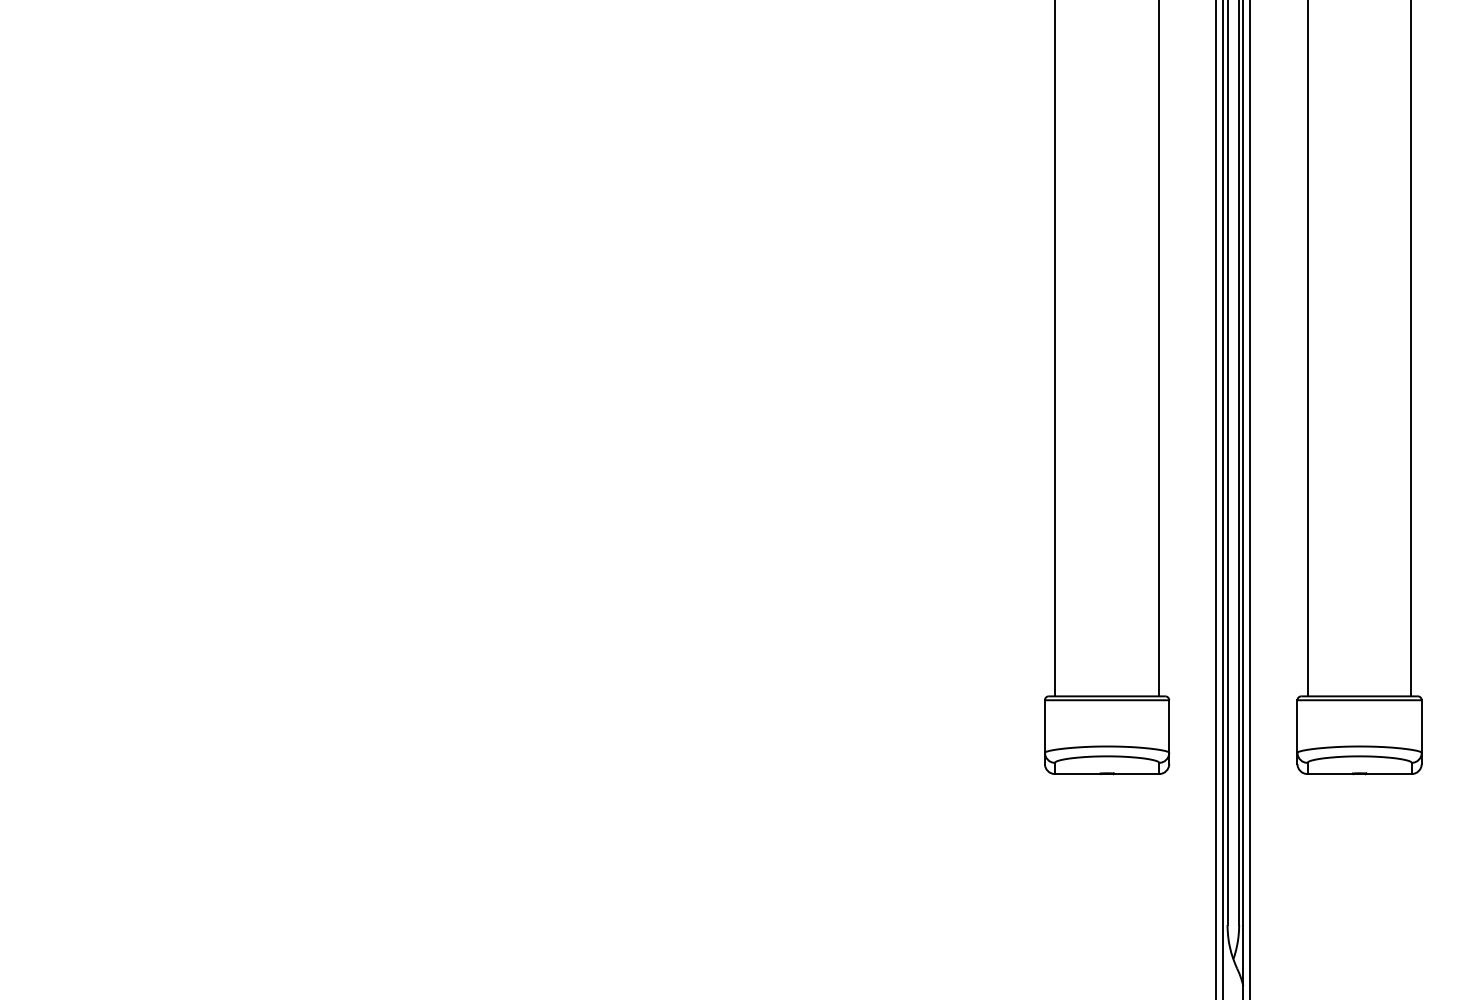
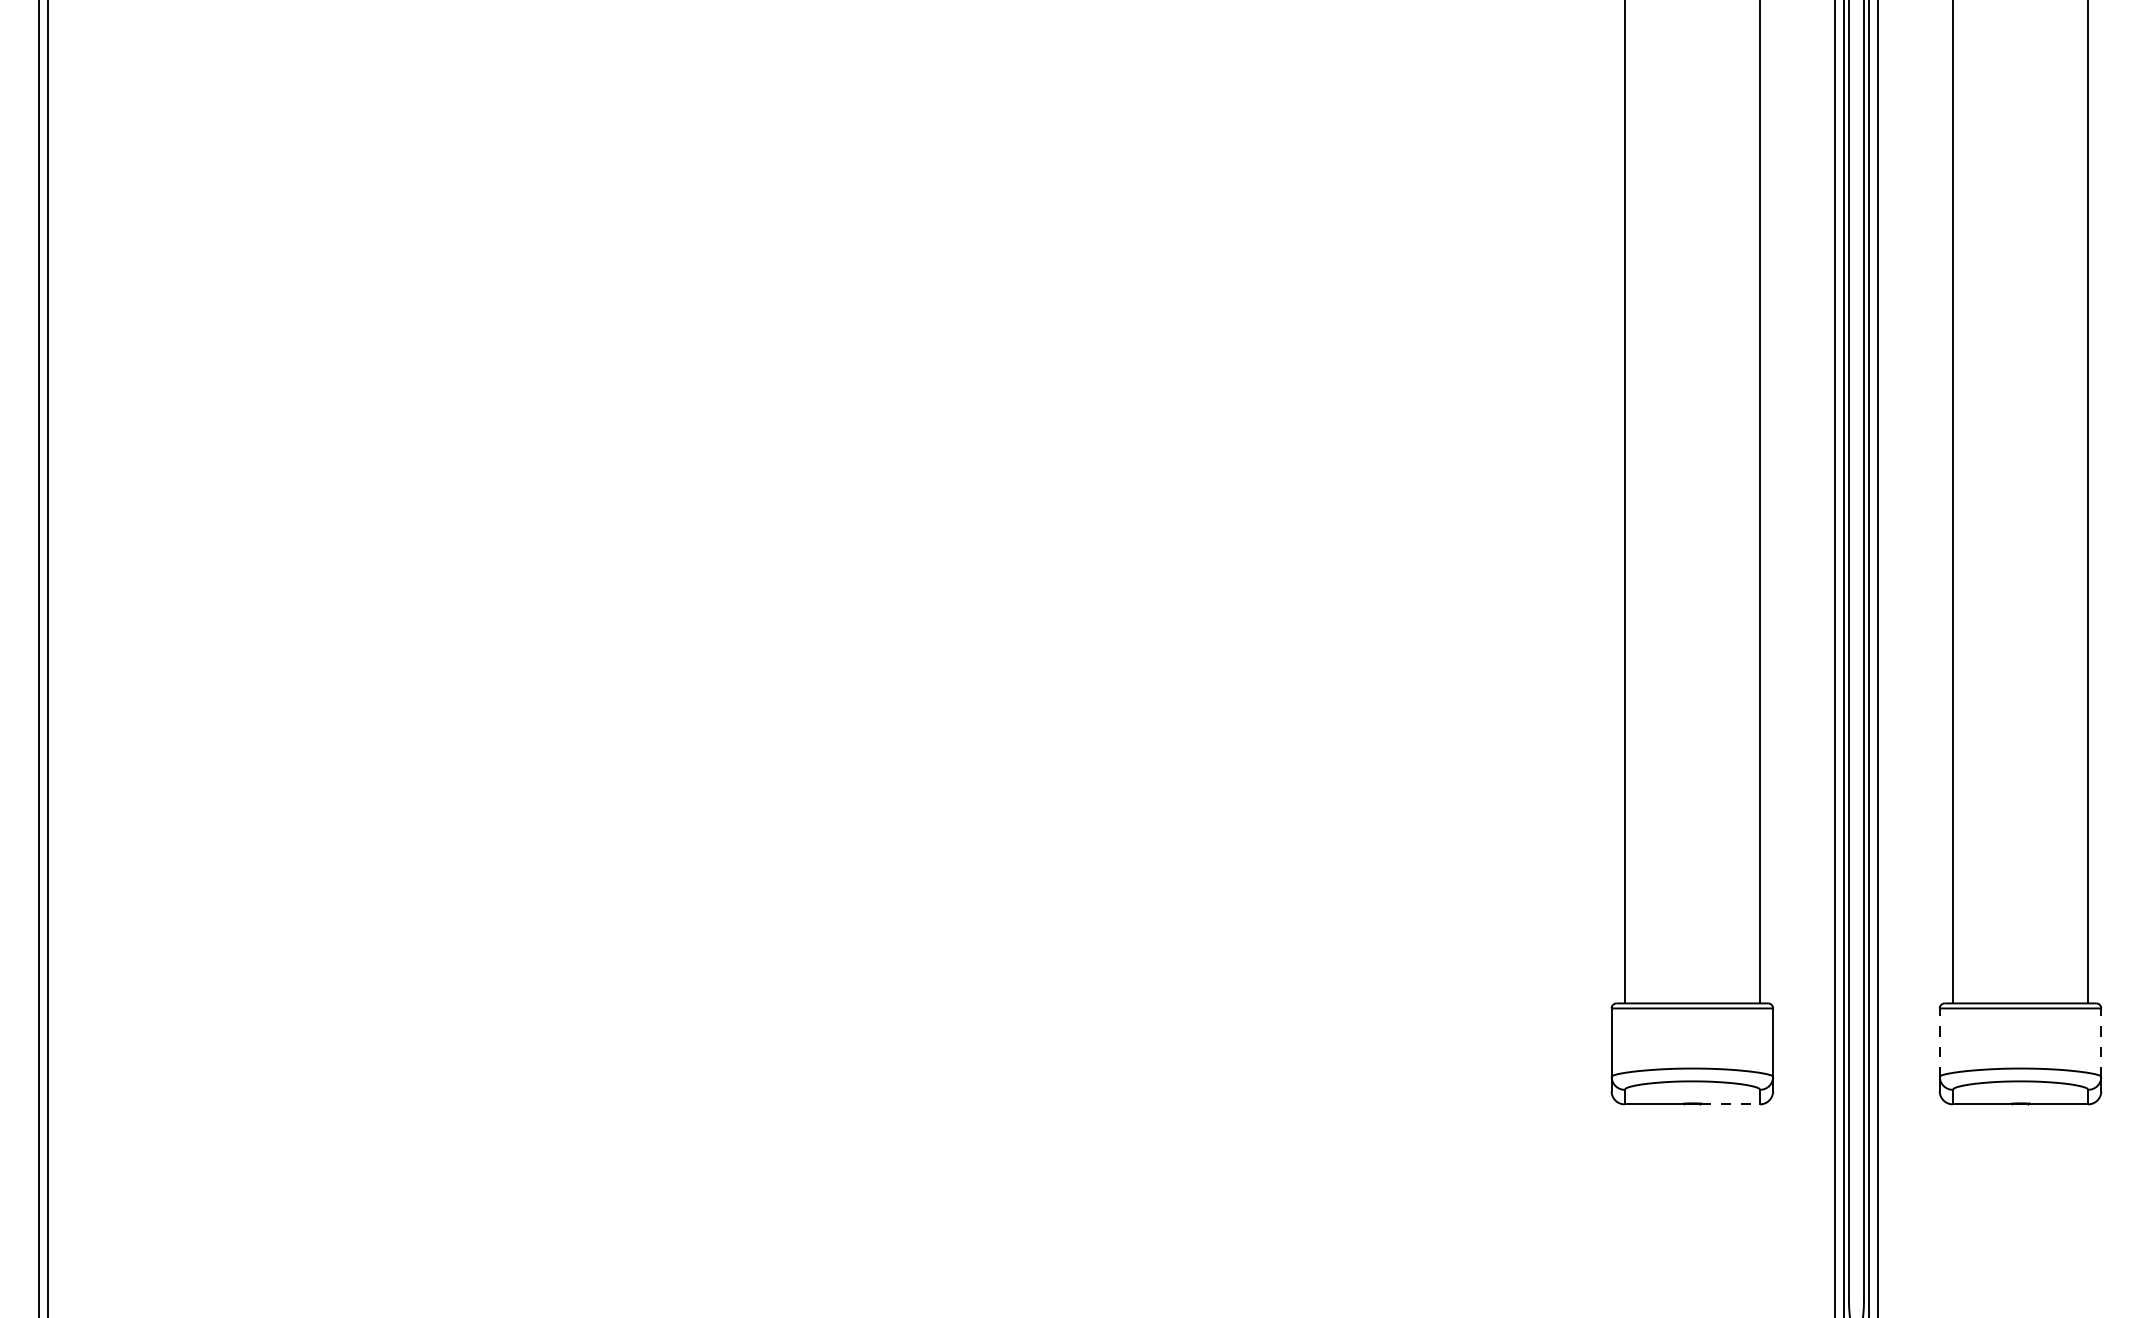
line: (1297, 726) -> (1939, 1042), solid -> dashed
line: (1421, 726) -> (2101, 1042), solid -> dashed
line: (1136, 774) -> (1730, 1104), solid -> dashed

